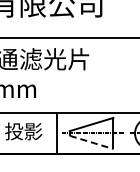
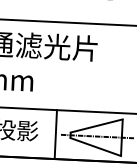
line: (91, 142) -> (95, 147), dashed -> solid

